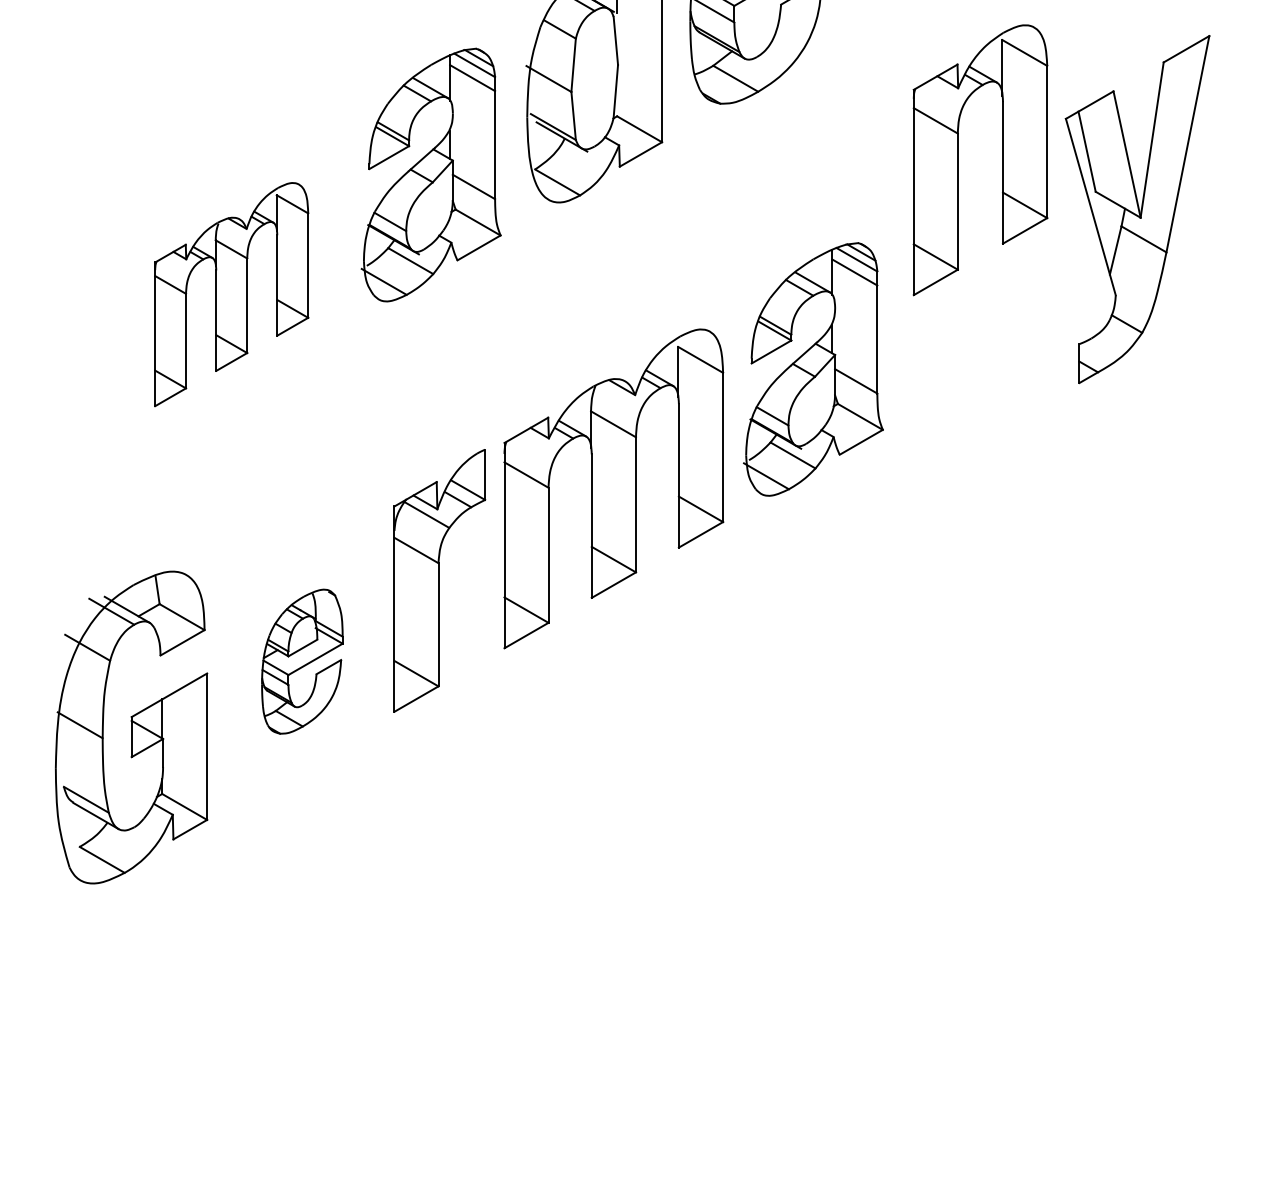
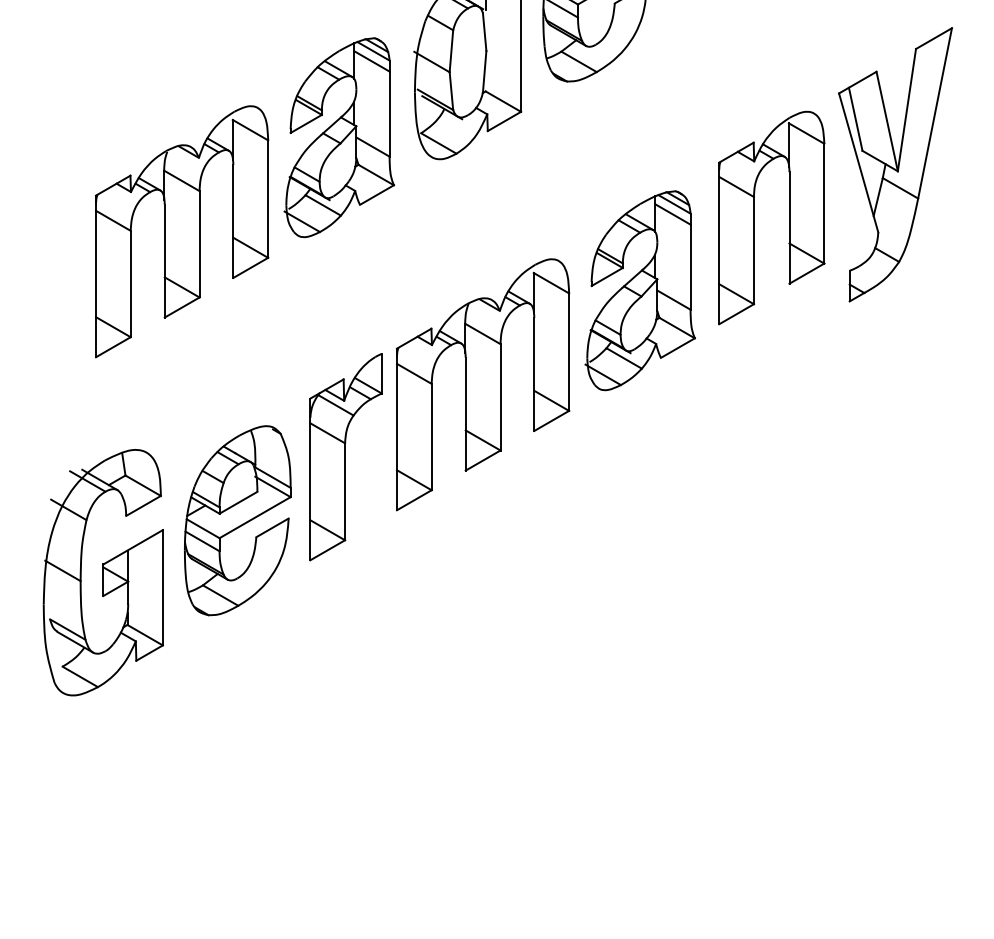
part: (958, 159) -> (754, 217), moved
part: (232, 294) -> (182, 231), size x1.43
part: (301, 661) -> (237, 520), size x1.67

